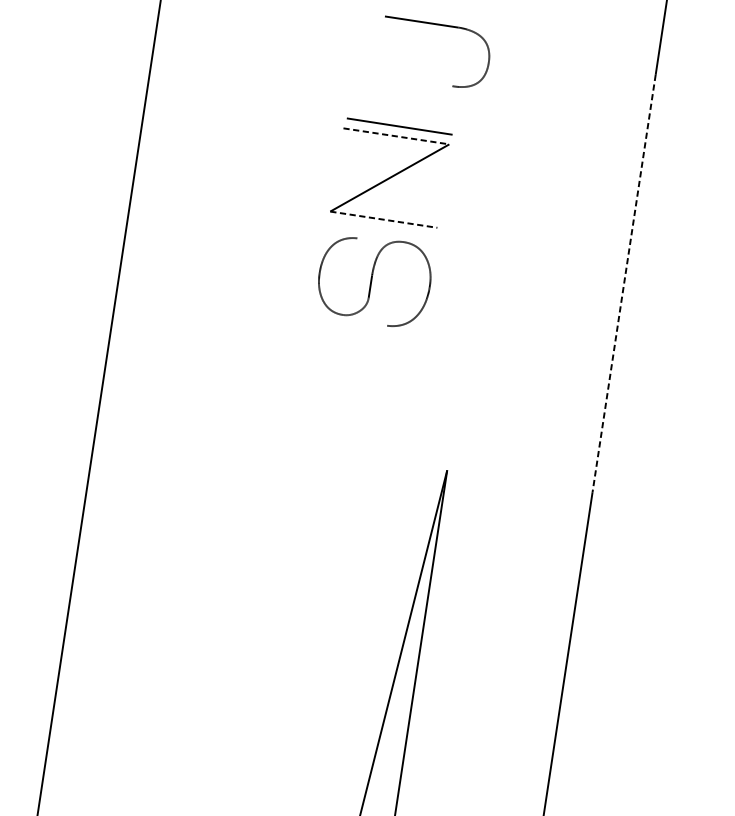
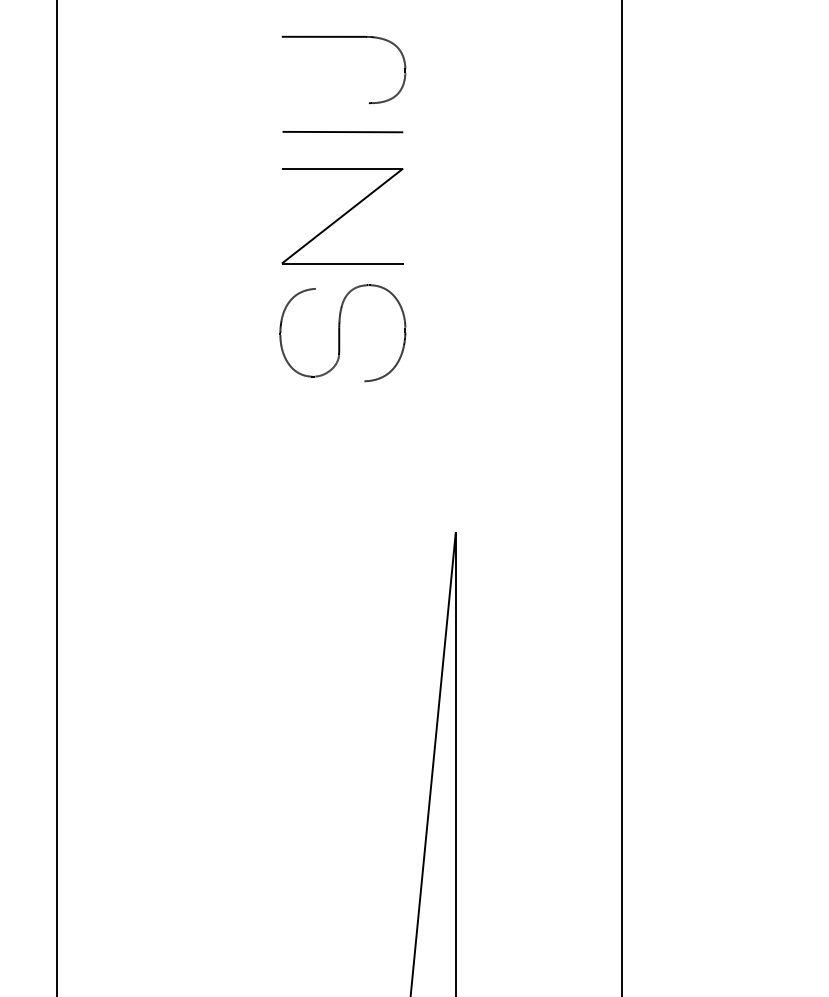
part: (438, 25) -> (343, 37), moved
line: (399, 126) -> (342, 132), moved
line: (396, 136) -> (343, 168), dashed -> solid
line: (384, 219) -> (343, 263), dashed -> solid
line: (624, 283) -> (621, 294), dashed -> solid

